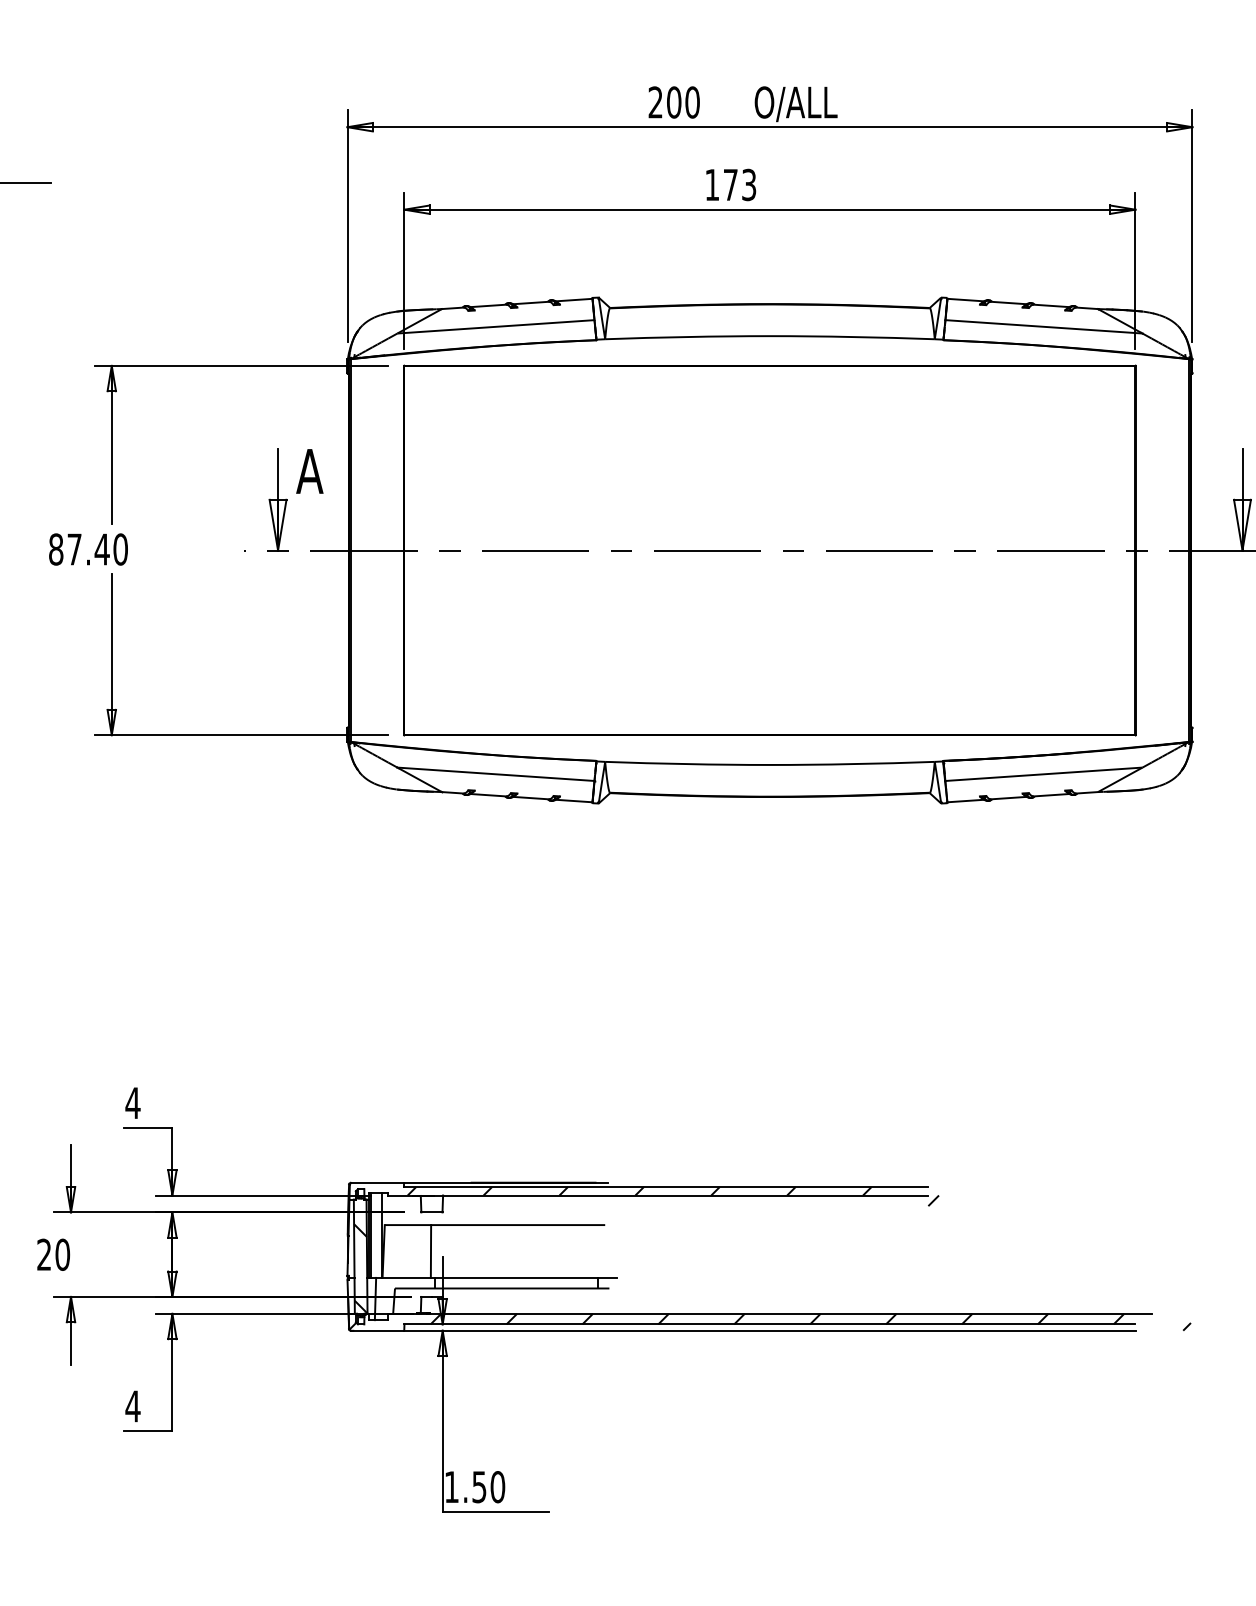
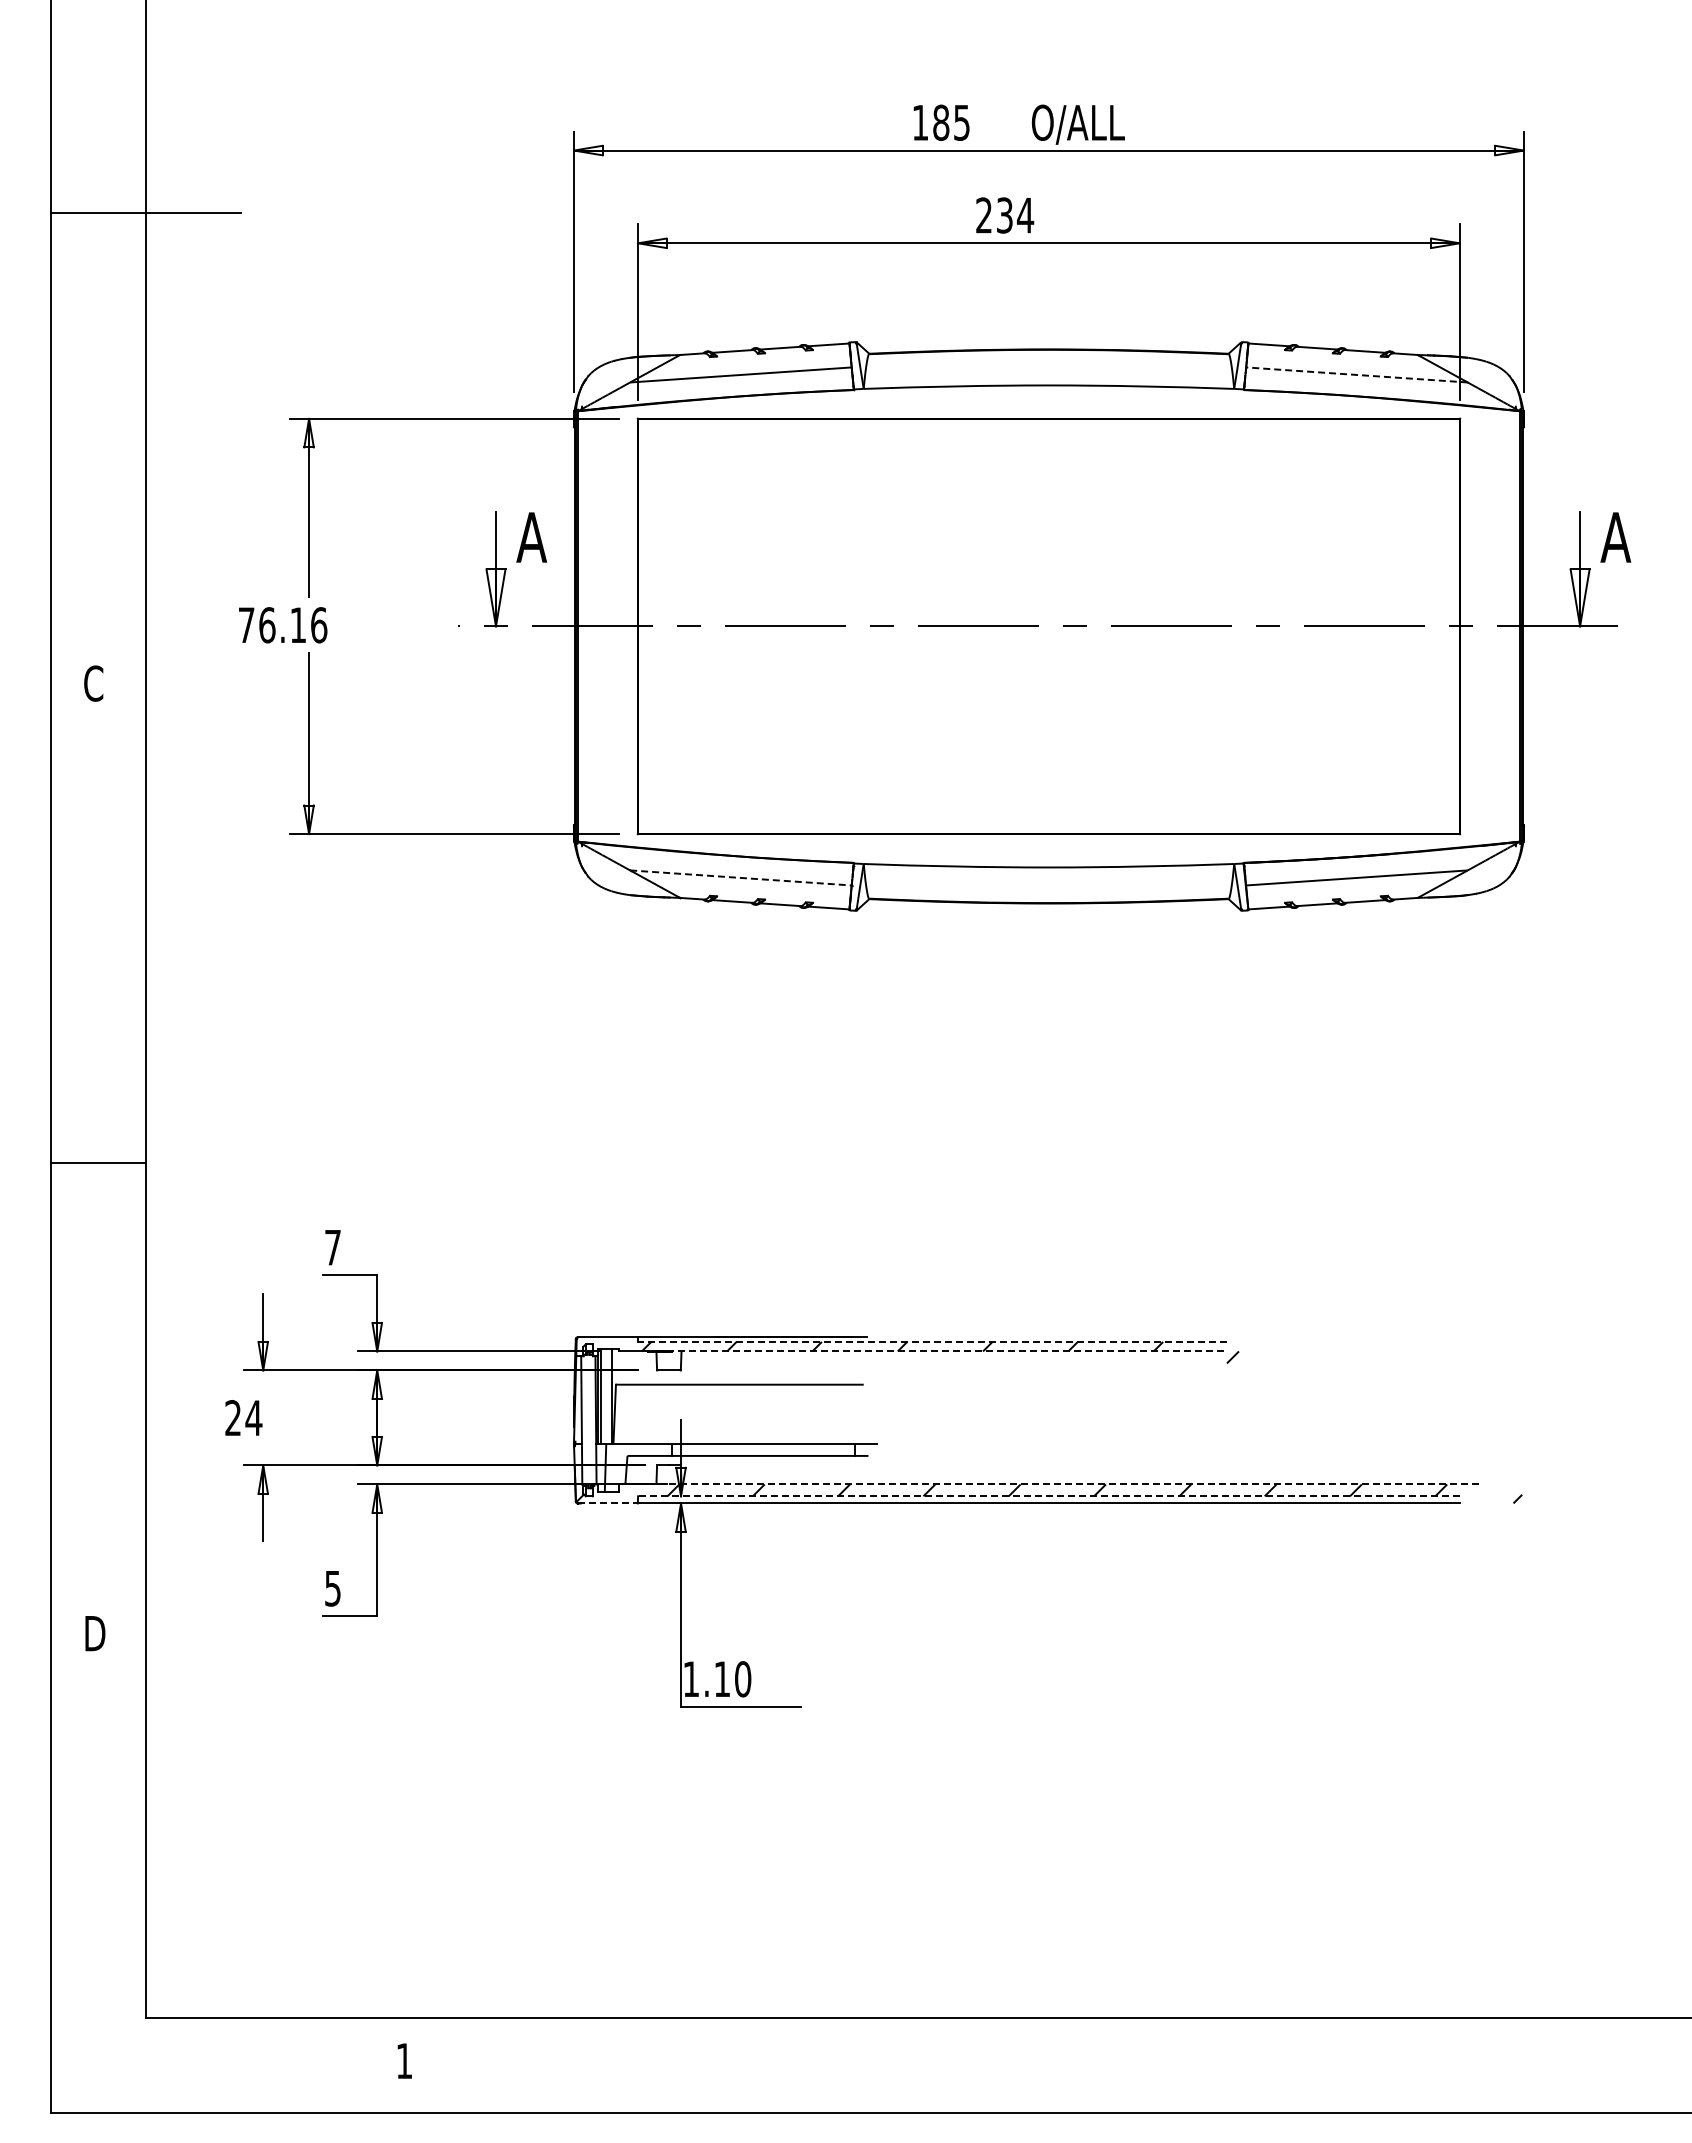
text: (674, 102) -> (941, 122), 200 -> 185
text: (731, 184) -> (1005, 215), 173 -> 234
line: (1043, 326) -> (1356, 374), solid -> dashed
text: (88, 549) -> (282, 625), 87.40 -> 76.16
line: (496, 773) -> (741, 877), solid -> dashed
text: (132, 1103) -> (332, 1247), 4 -> 7
line: (666, 1186) -> (932, 1341), solid -> dashed
line: (679, 1195) -> (947, 1351), solid -> dashed
line: (430, 1251) -> (667, 1414), removed
text: (62, 1255) -> (253, 1418), 20 -> 24
hatch: (360, 1268) -> (588, 1433), removed
line: (790, 1313) -> (1072, 1484), solid -> dashed
line: (769, 1324) -> (1048, 1496), solid -> dashed
line: (378, 1330) -> (608, 1503), solid -> dashed
text: (132, 1406) -> (332, 1588), 4 -> 5
text: (478, 1487) -> (721, 1679), 1.50 -> 1.10

